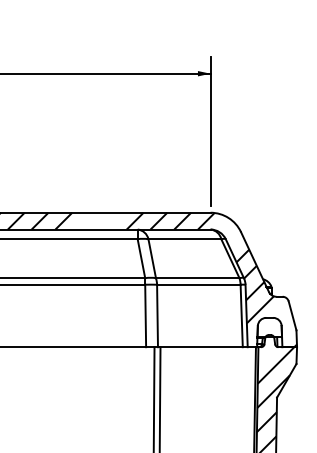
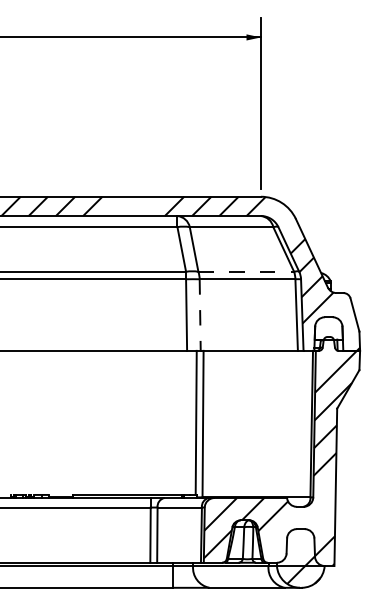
line: (197, 277) -> (246, 271), solid -> dashed
line: (157, 316) -> (200, 315), solid -> dashed

